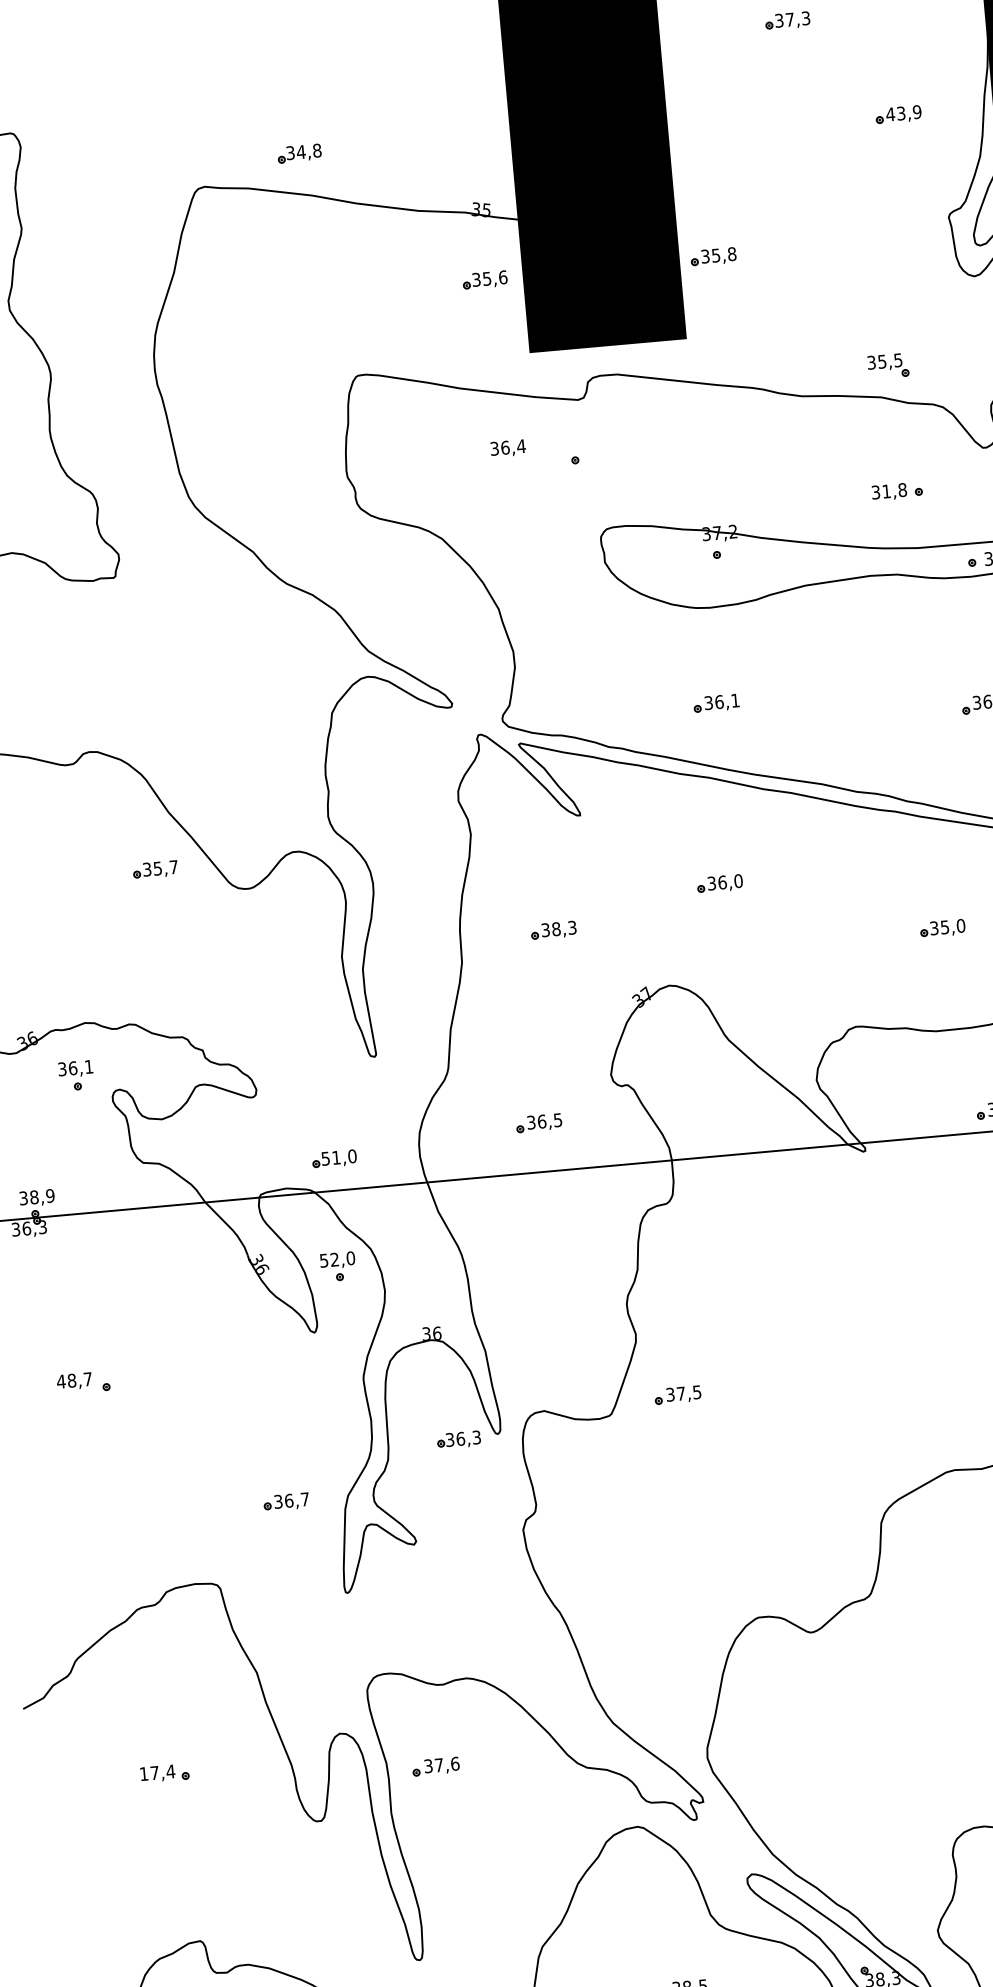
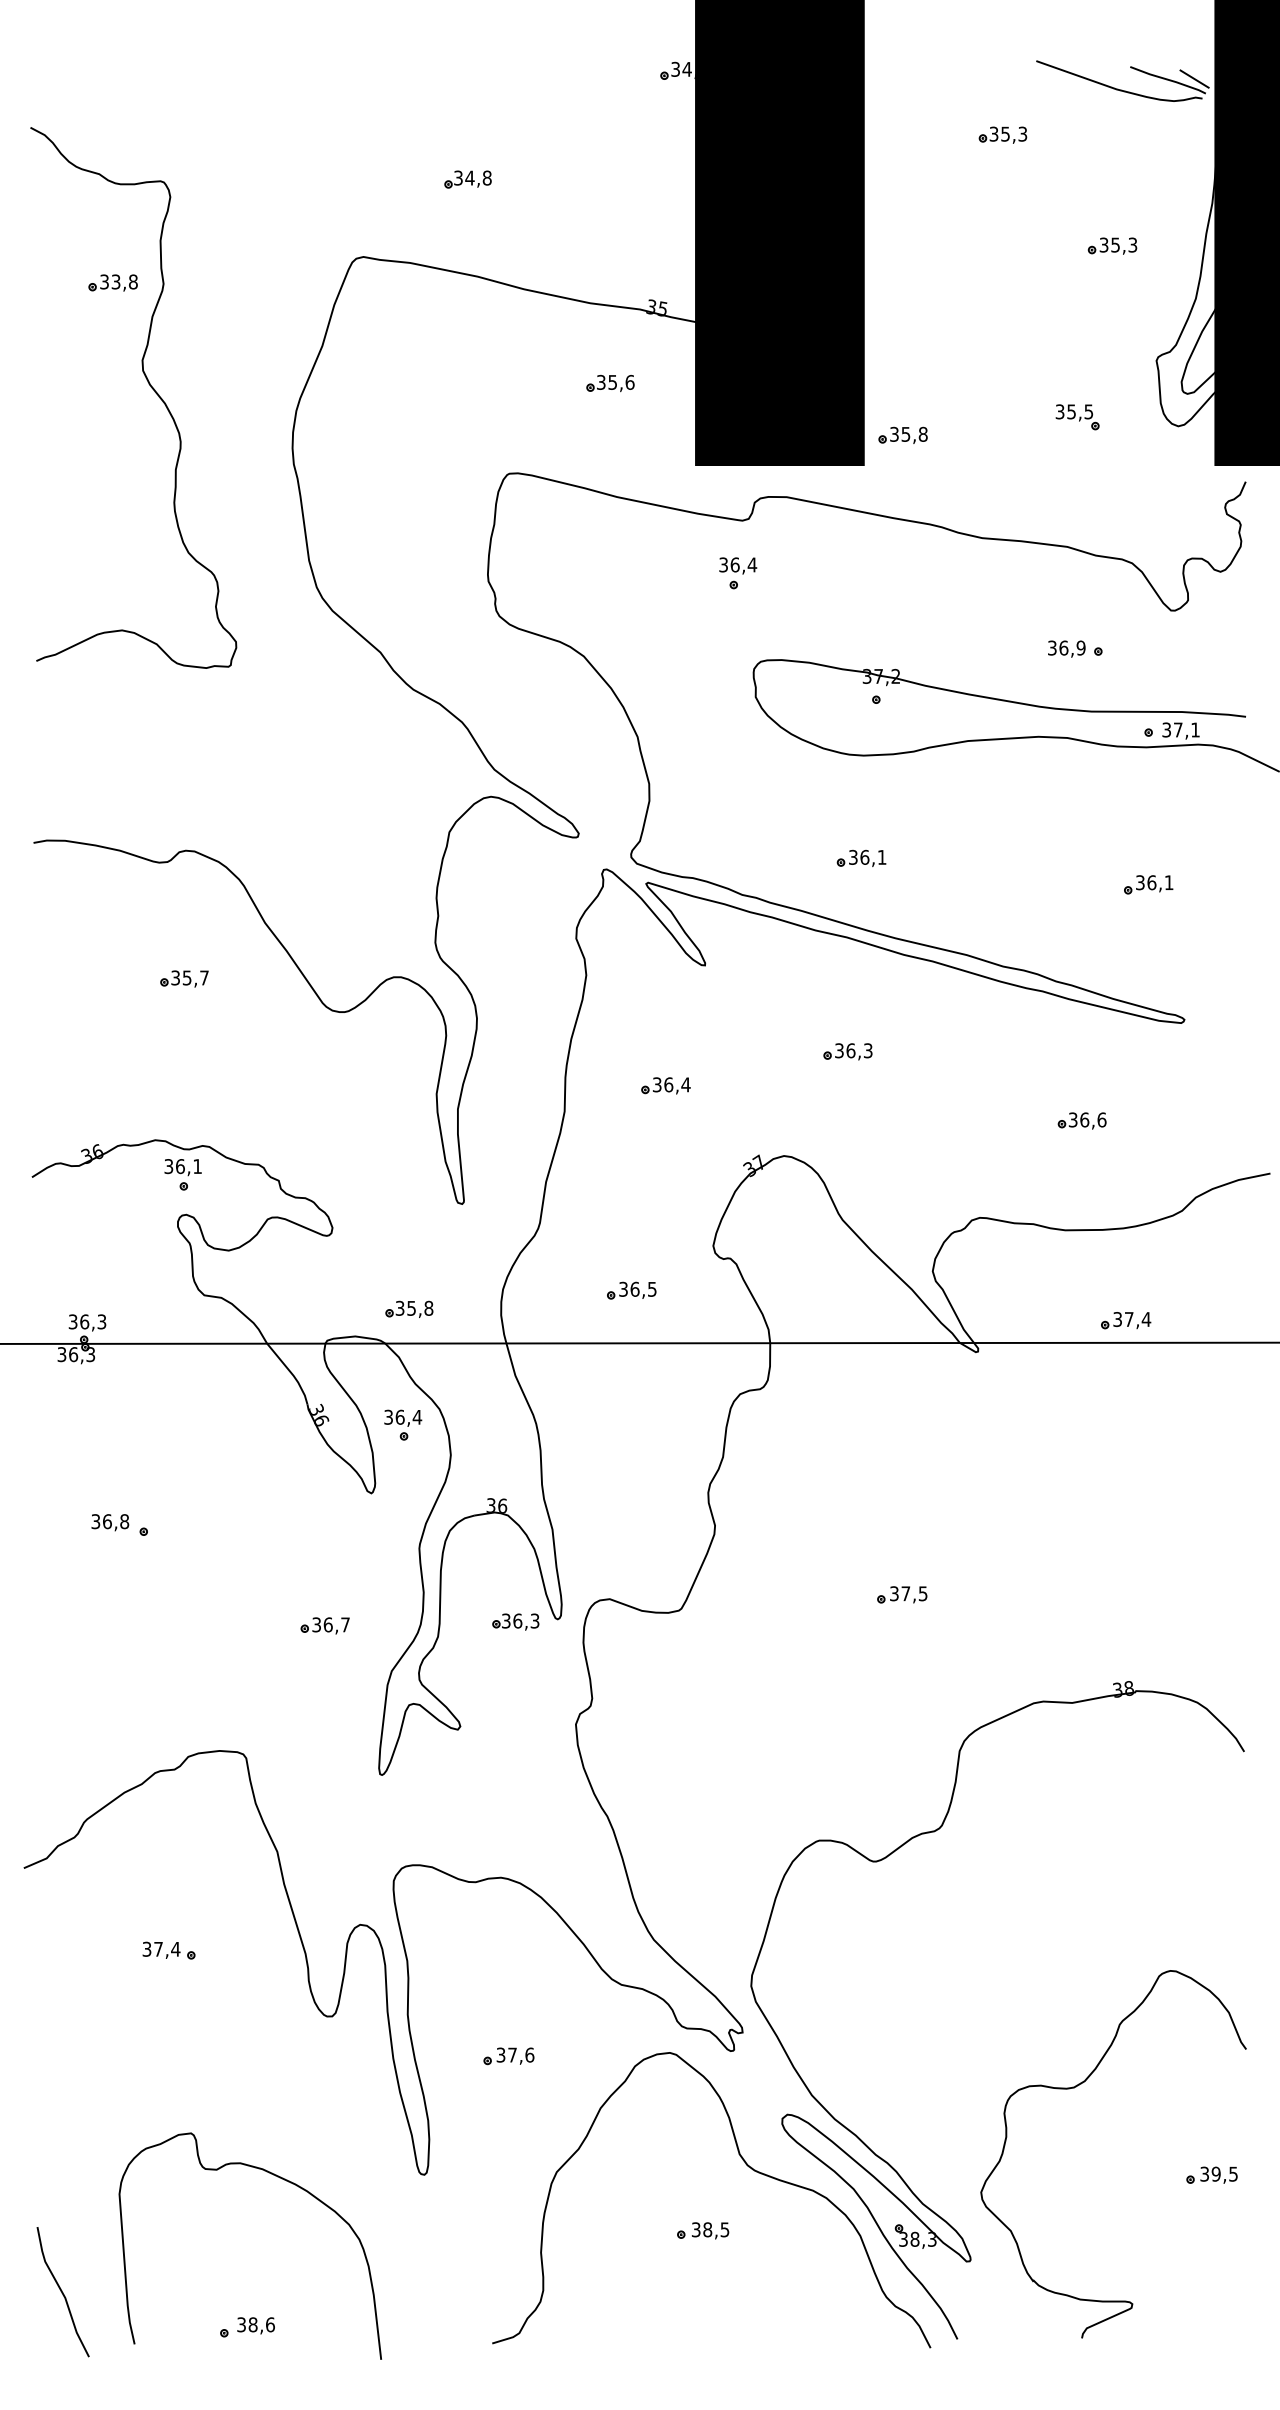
text: (789, 19) -> (1005, 133), 37,3 -> 35,3
text: (903, 112) -> (1118, 244), 43,9 -> 35,3
part: (299, 153) -> (467, 179), moved
part: (712, 255) -> (902, 434), moved
part: (485, 280) -> (610, 383), moved
part: (888, 366) -> (1077, 417), moved
text: (508, 448) -> (738, 565), moved
text: (894, 490) -> (1072, 647), 31,8 -> 36,9
part: (155, 869) -> (184, 978), moved
text: (737, 880) -> (867, 1050), 36,0 -> 36,3
text: (953, 926) -> (1093, 1119), 35,0 -> 36,6
text: (564, 928) -> (677, 1084), 38,3 -> 36,4
part: (75, 1075) -> (182, 1174), moved
text: (339, 1156) -> (414, 1307), 51,0 -> 35,8
text: (42, 1196) -> (93, 1321), 38,9 -> 36,3
text: (337, 1258) -> (403, 1416), 52,0 -> 36,4
text: (74, 1380) -> (110, 1521), 48,7 -> 36,8
part: (678, 1394) -> (902, 1594), moved
part: (285, 1501) -> (324, 1625), moved
part: (435, 1766) -> (508, 2056), moved
text: (143, 1773) -> (146, 1948), 17,4 -> 37,4

